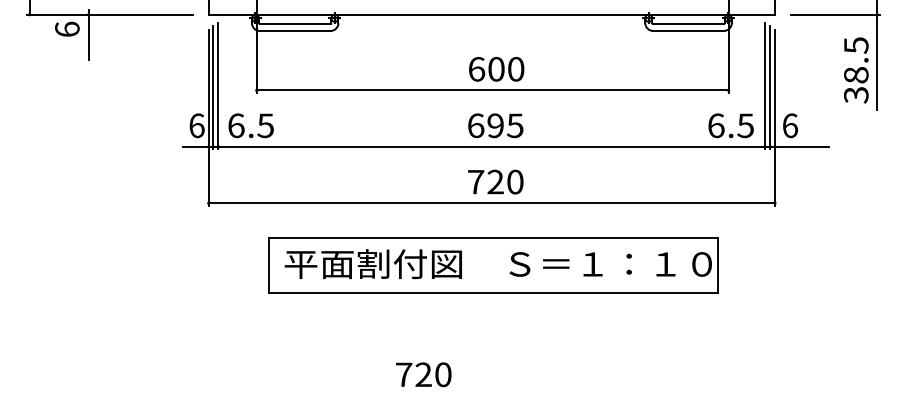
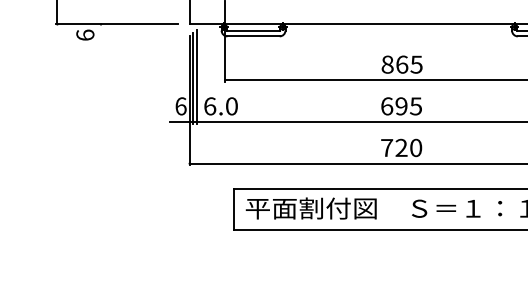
line: (88, 34) -> (100, 38), removed
text: (496, 69) -> (402, 64), 600 -> 865
text: (265, 125) -> (231, 106), 6.5 -> 6.0

